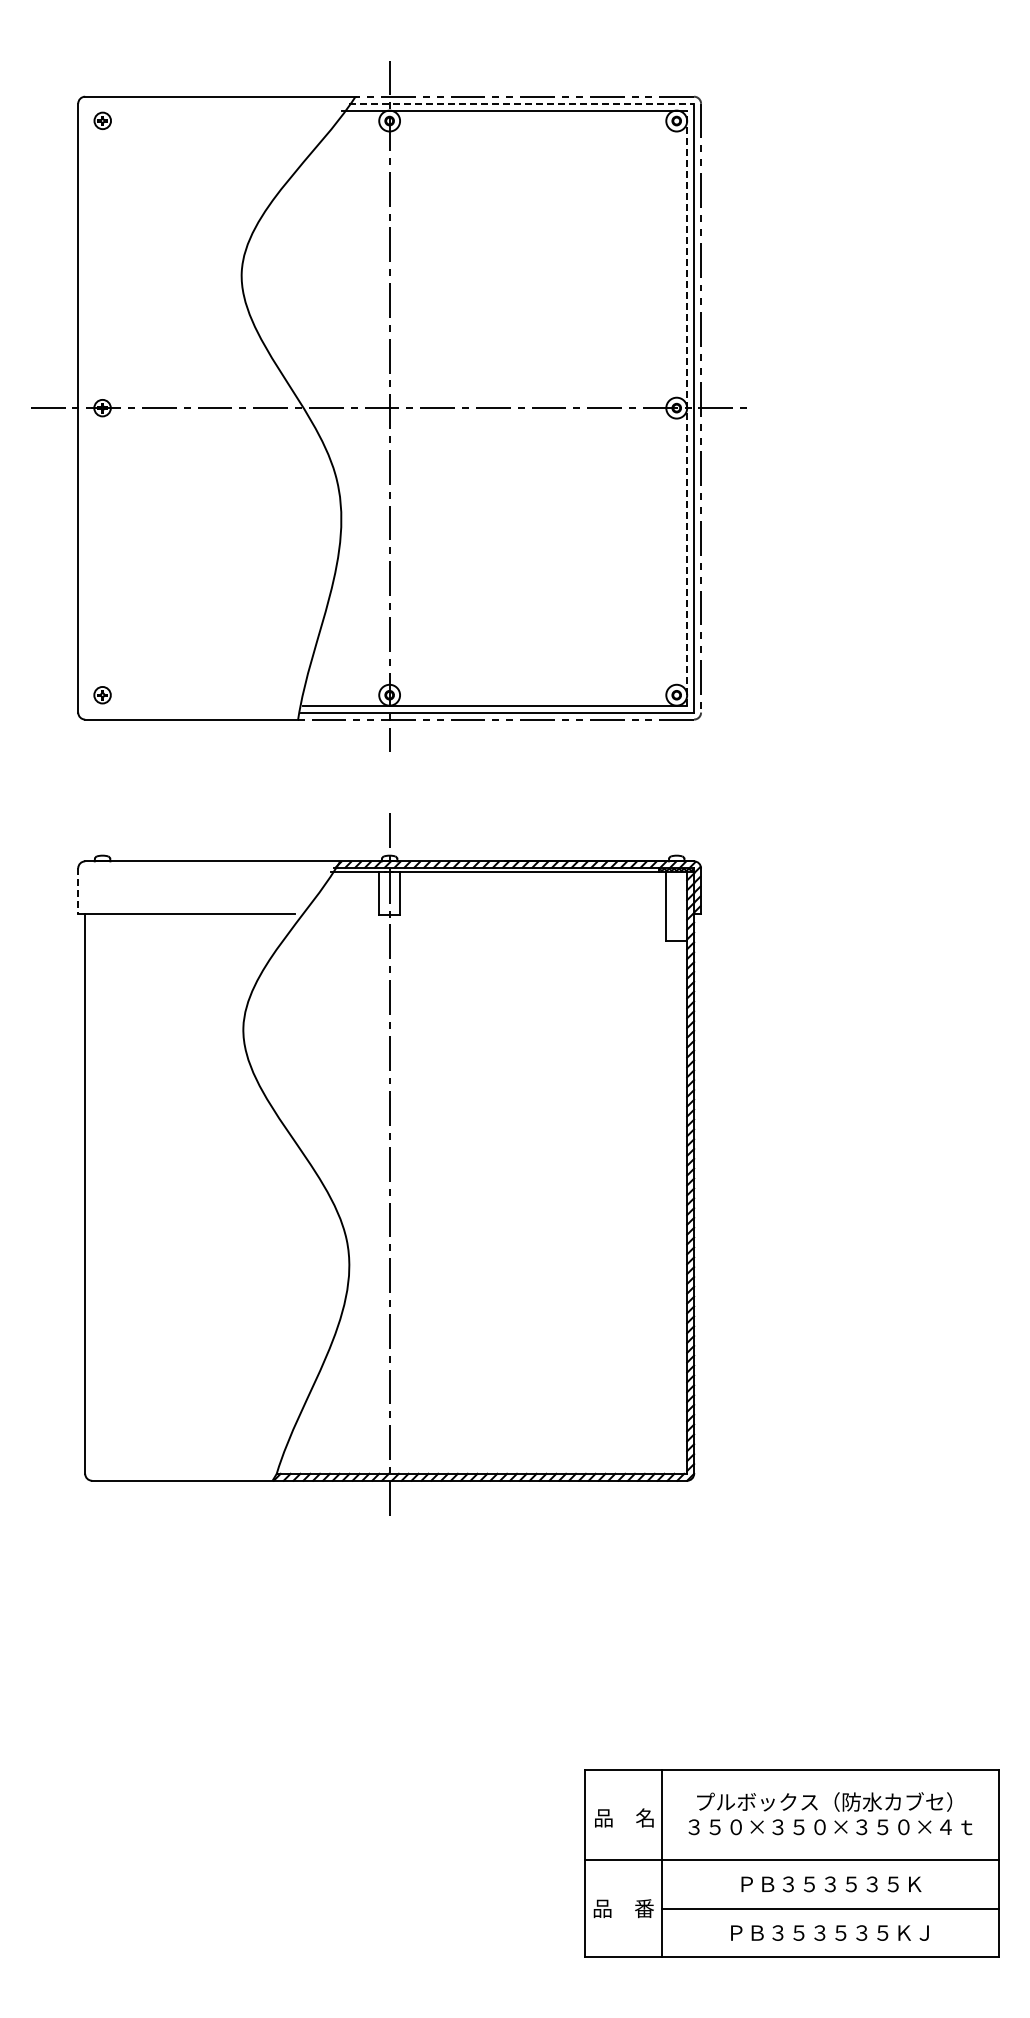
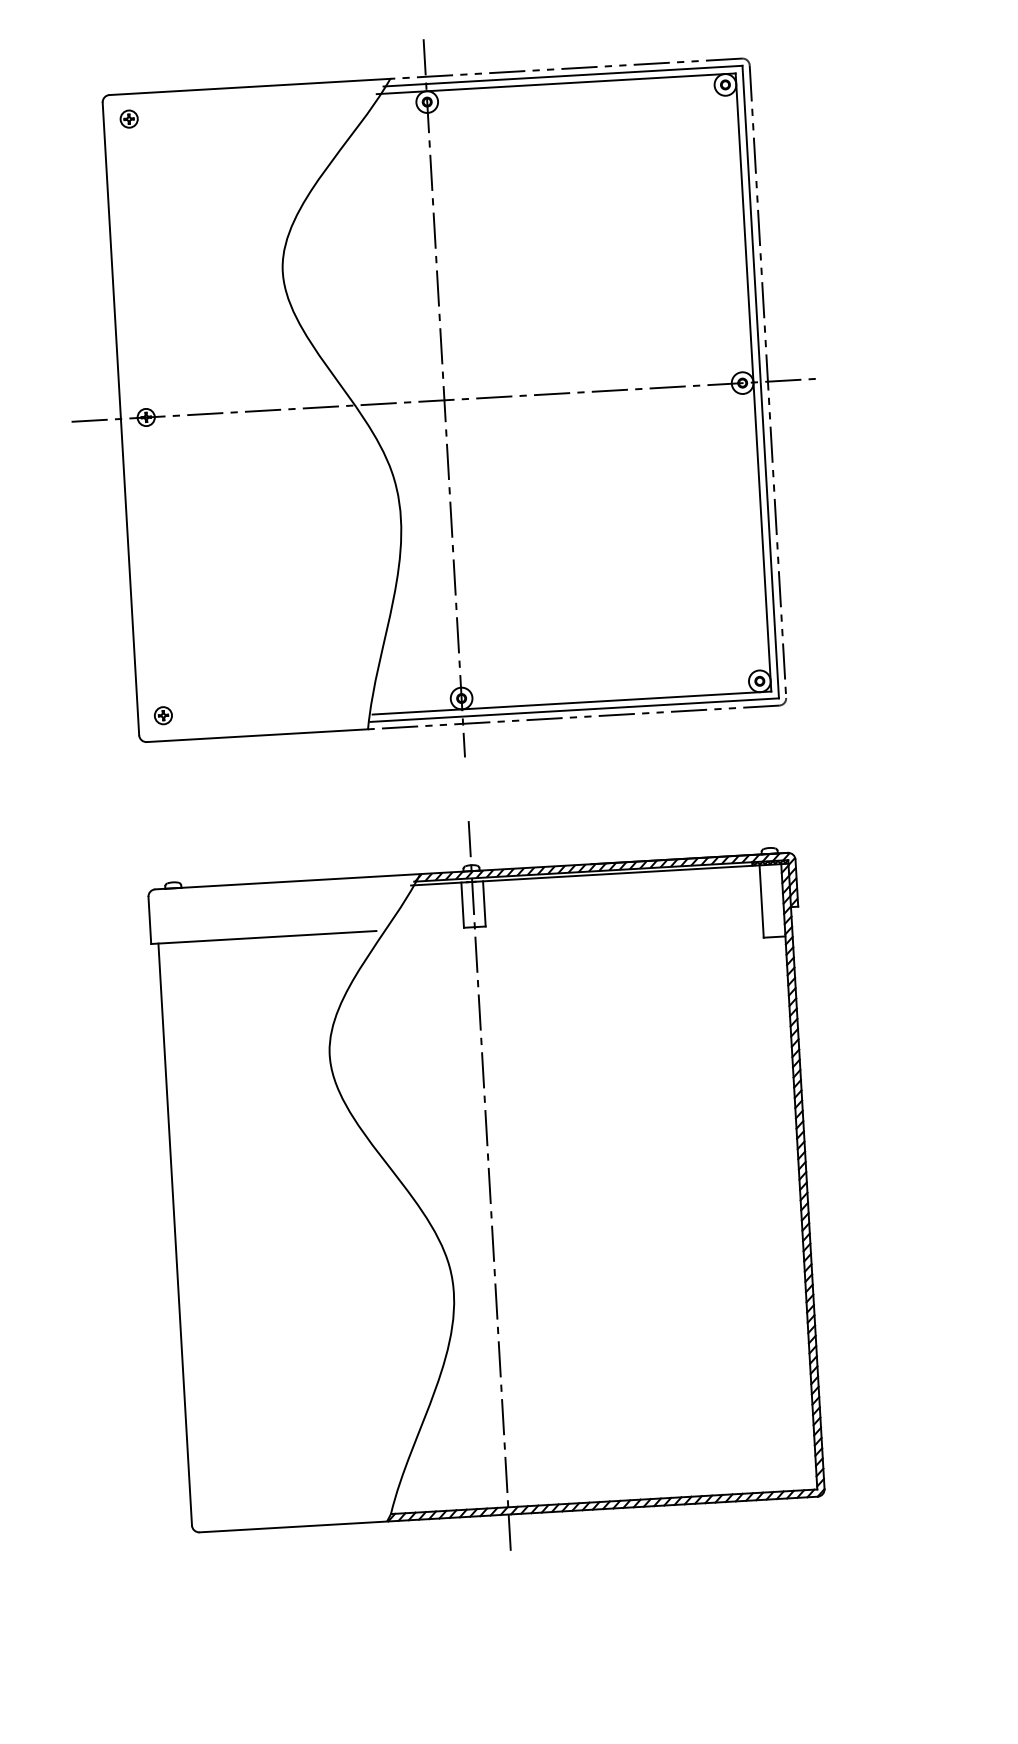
line: (521, 103) -> (563, 75), dashed -> solid
line: (687, 408) -> (753, 382), dashed -> solid
line: (78, 890) -> (150, 920), dashed -> solid

